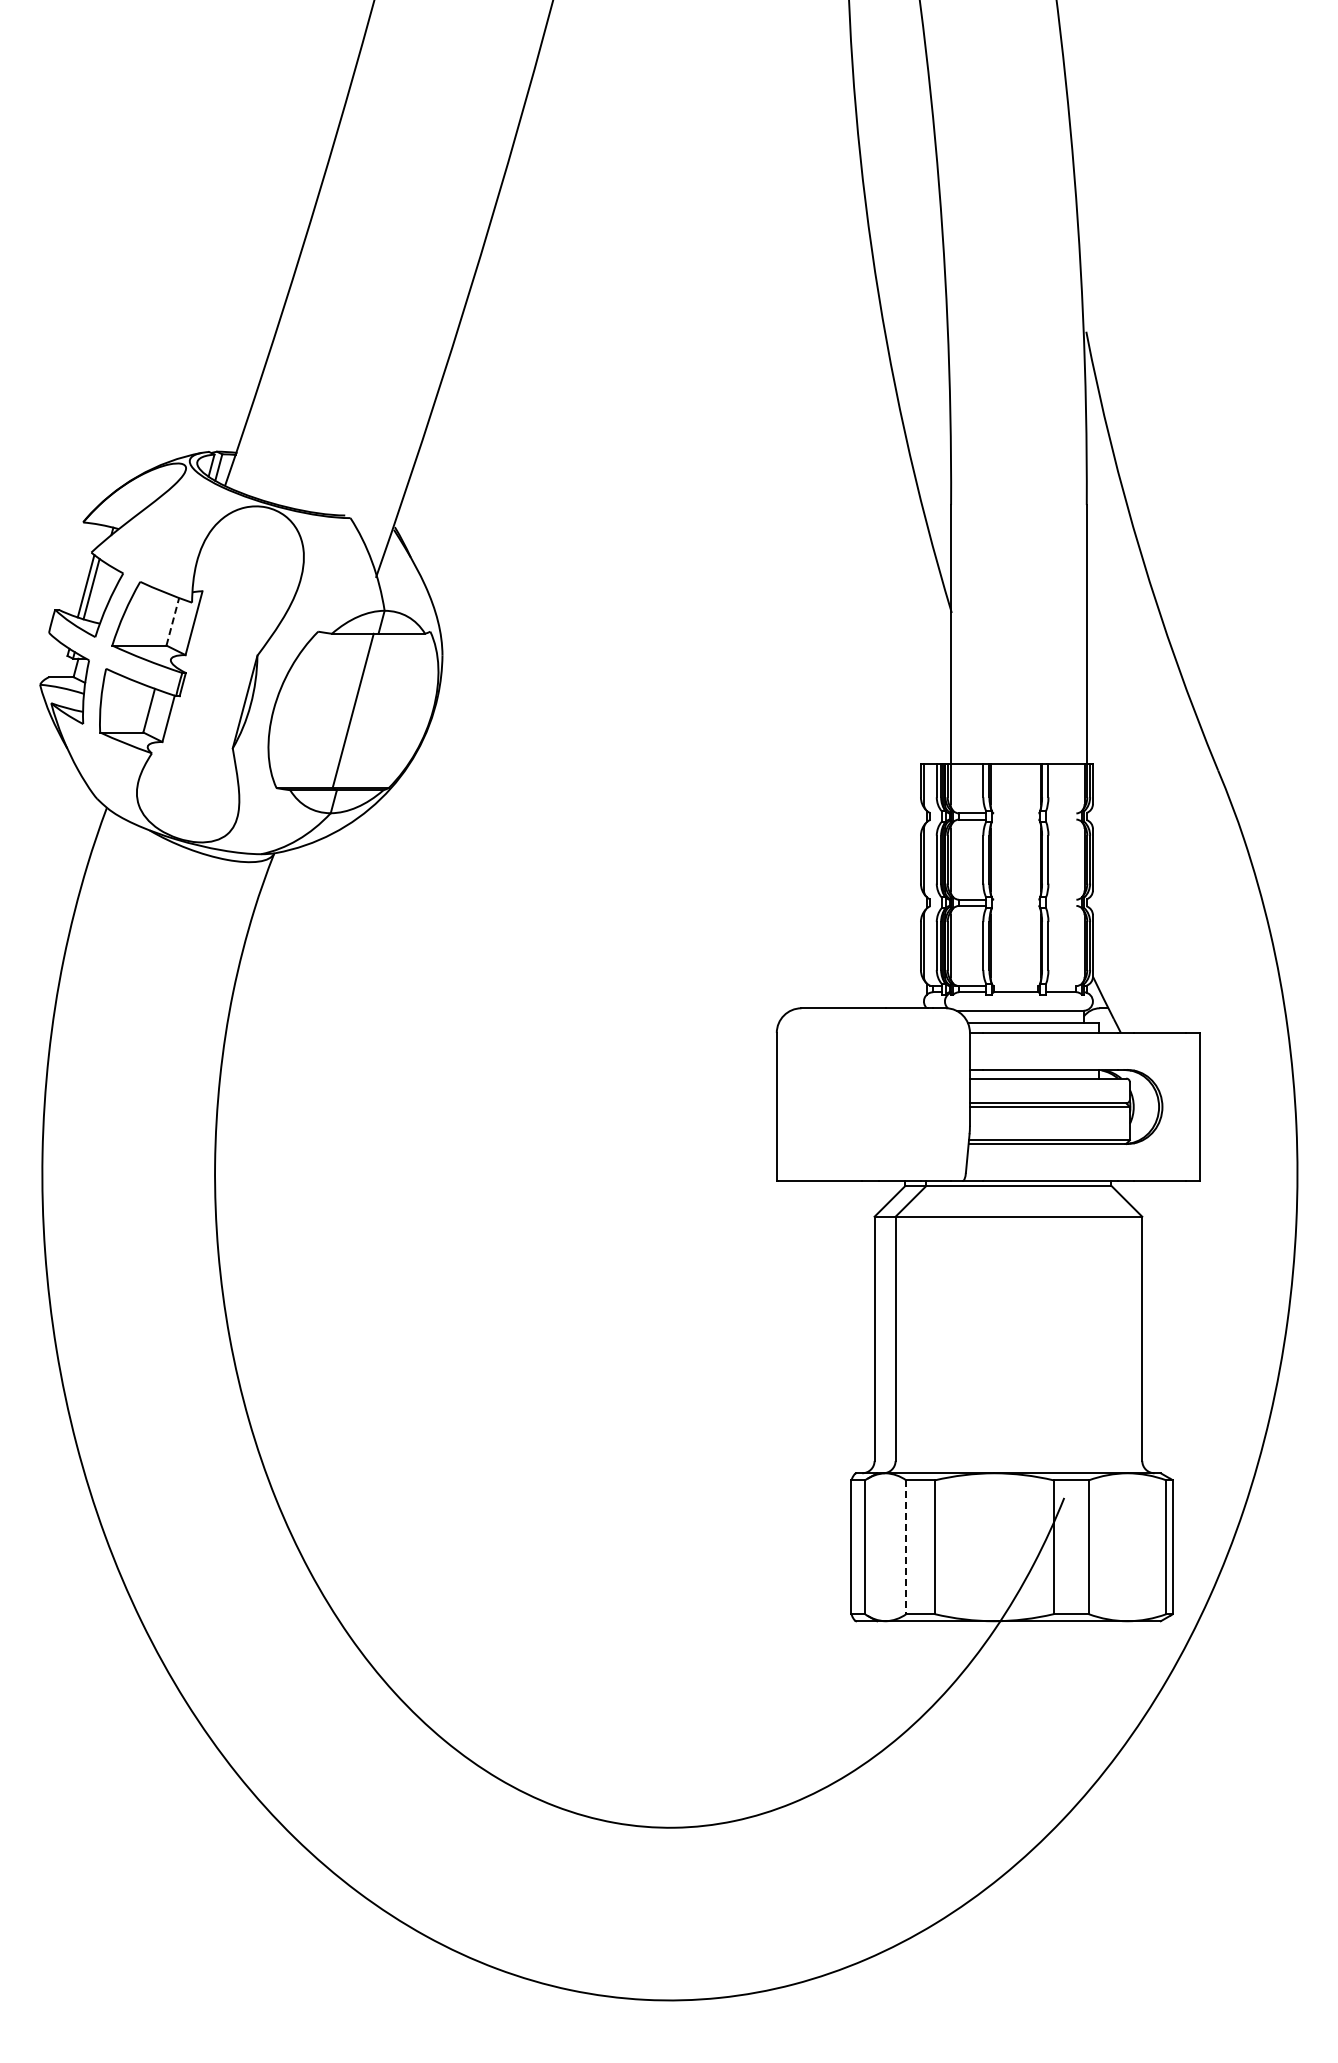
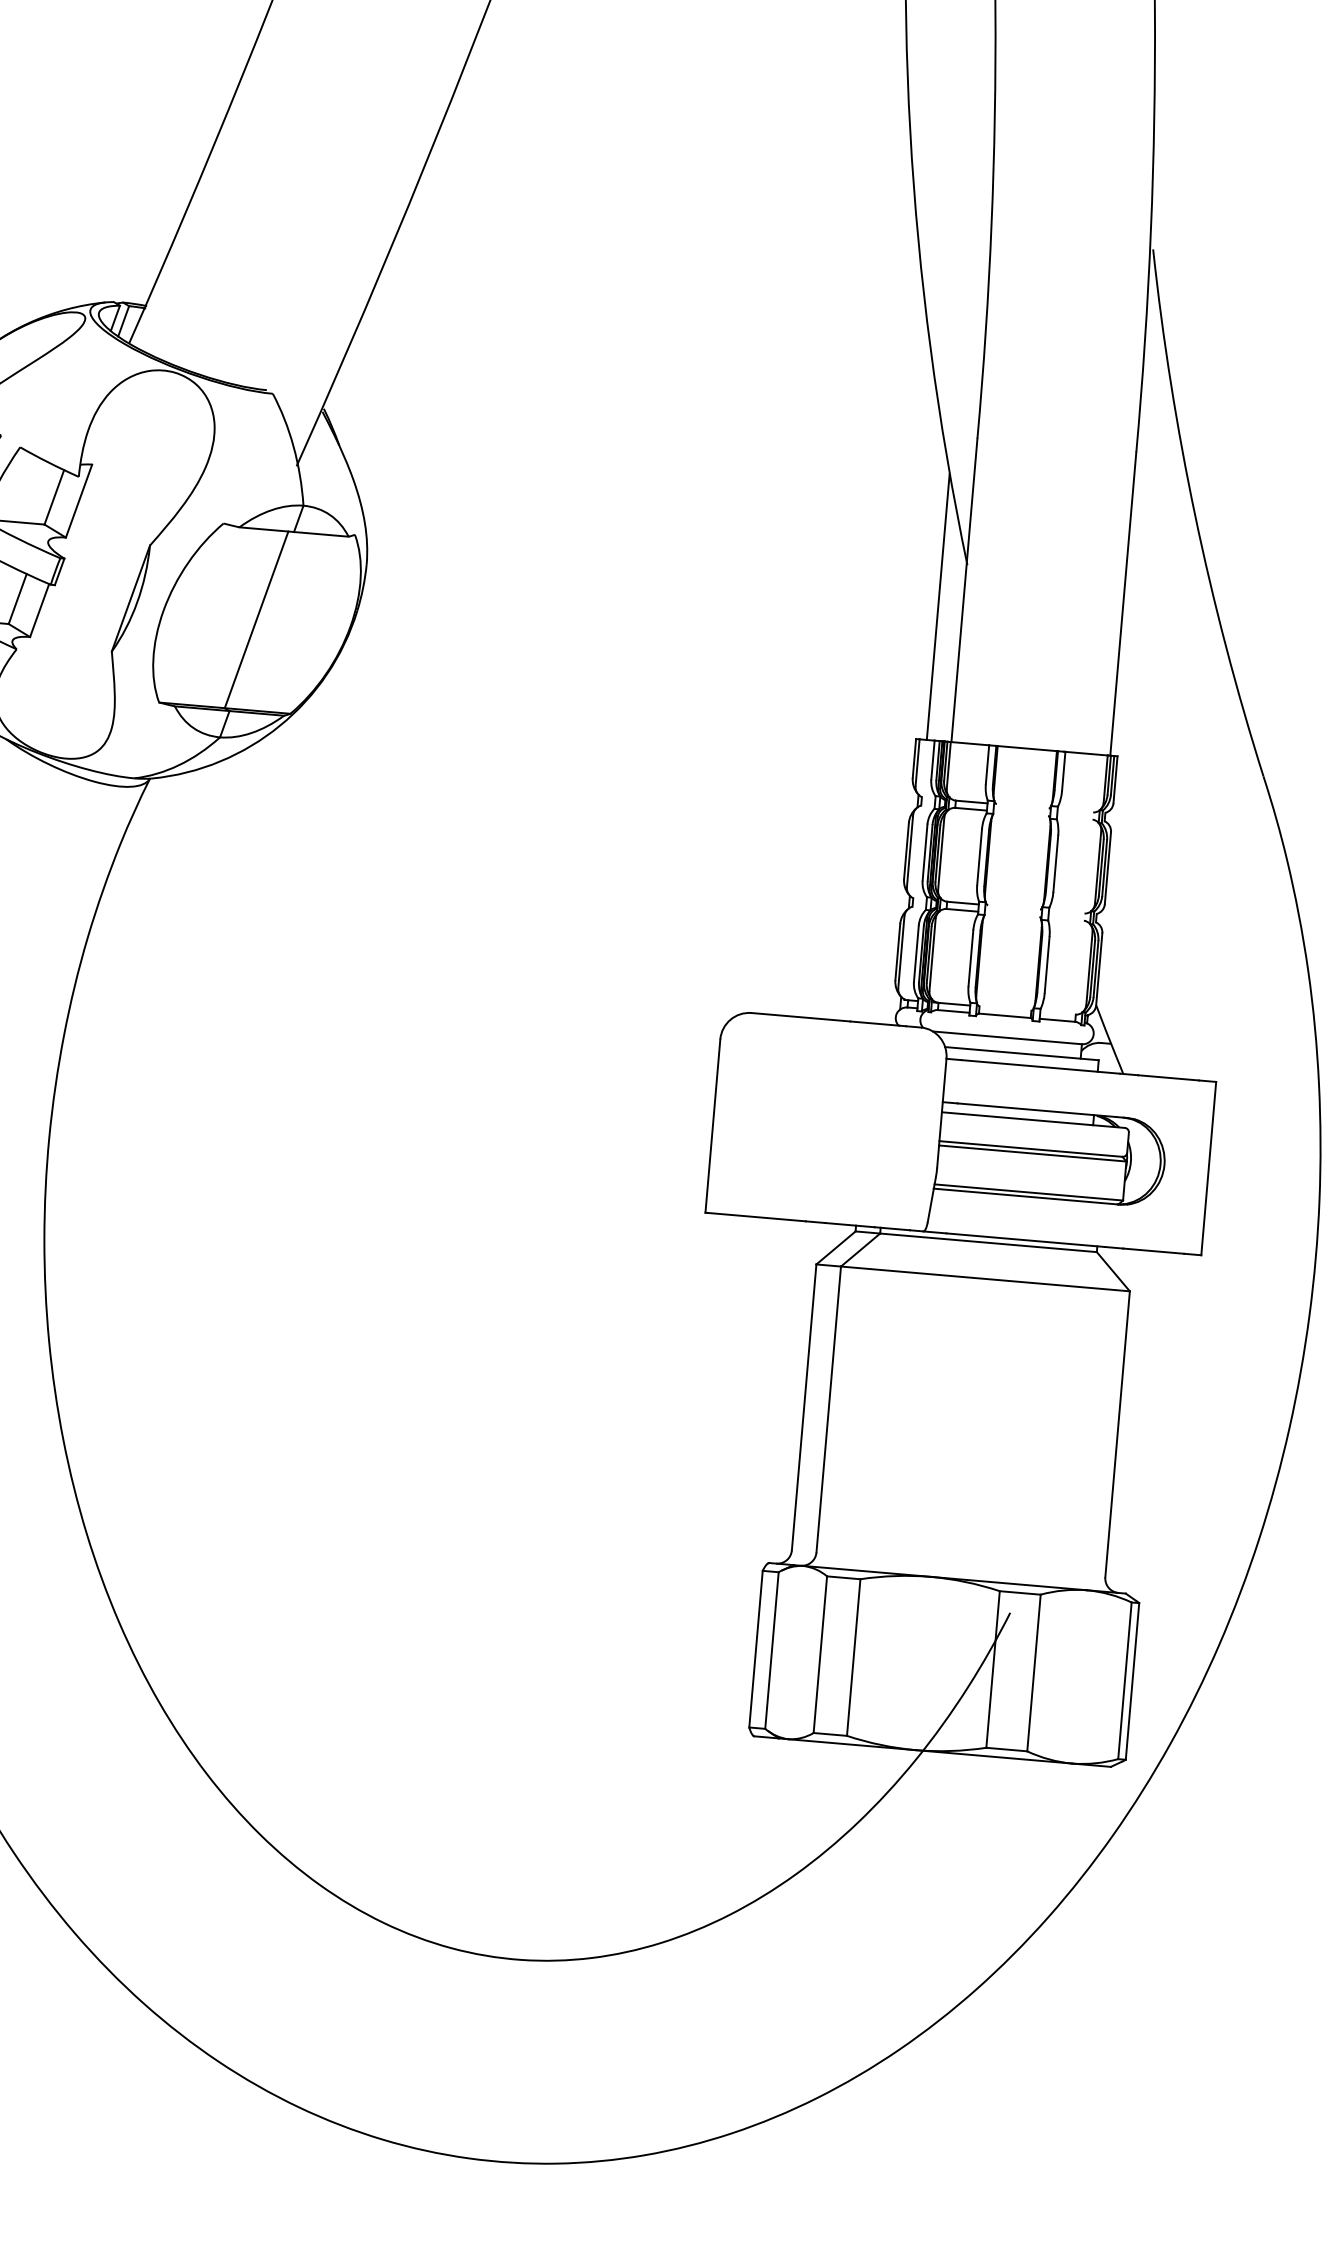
line: (172, 621) -> (53, 496), dashed -> solid
line: (930, 650) -> (938, 607), added
line: (906, 1547) -> (820, 1654), dashed -> solid

